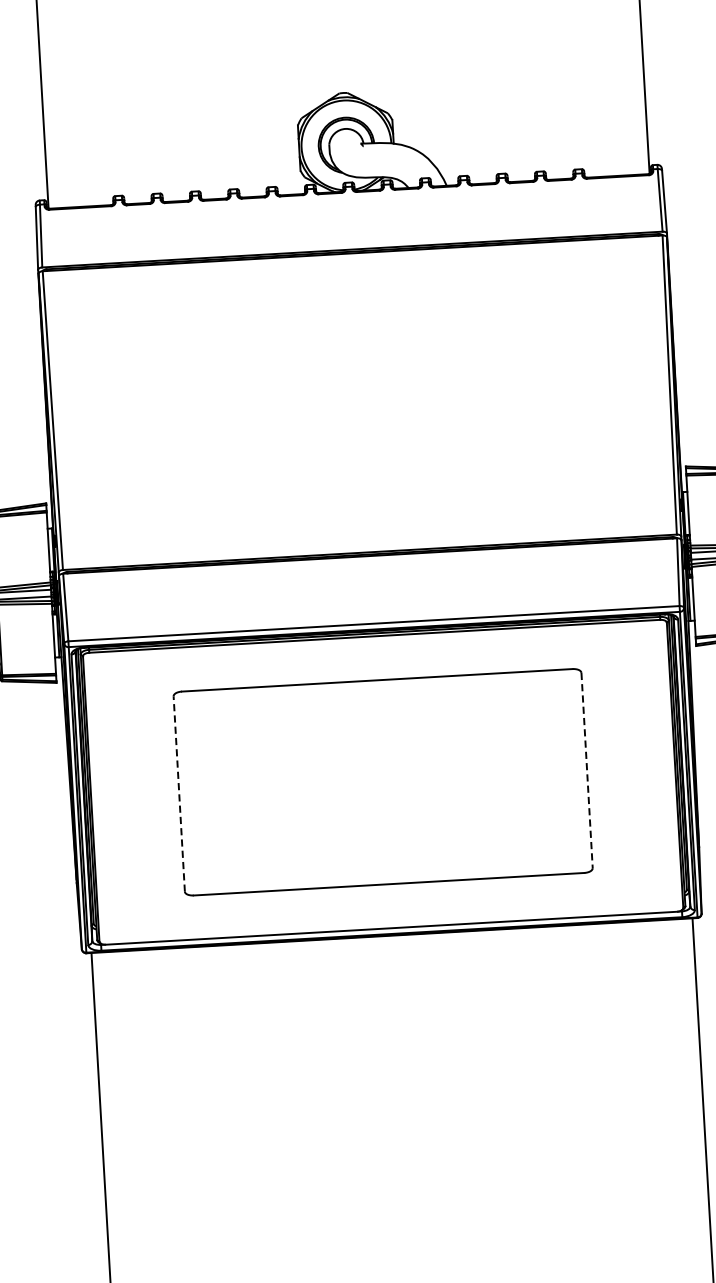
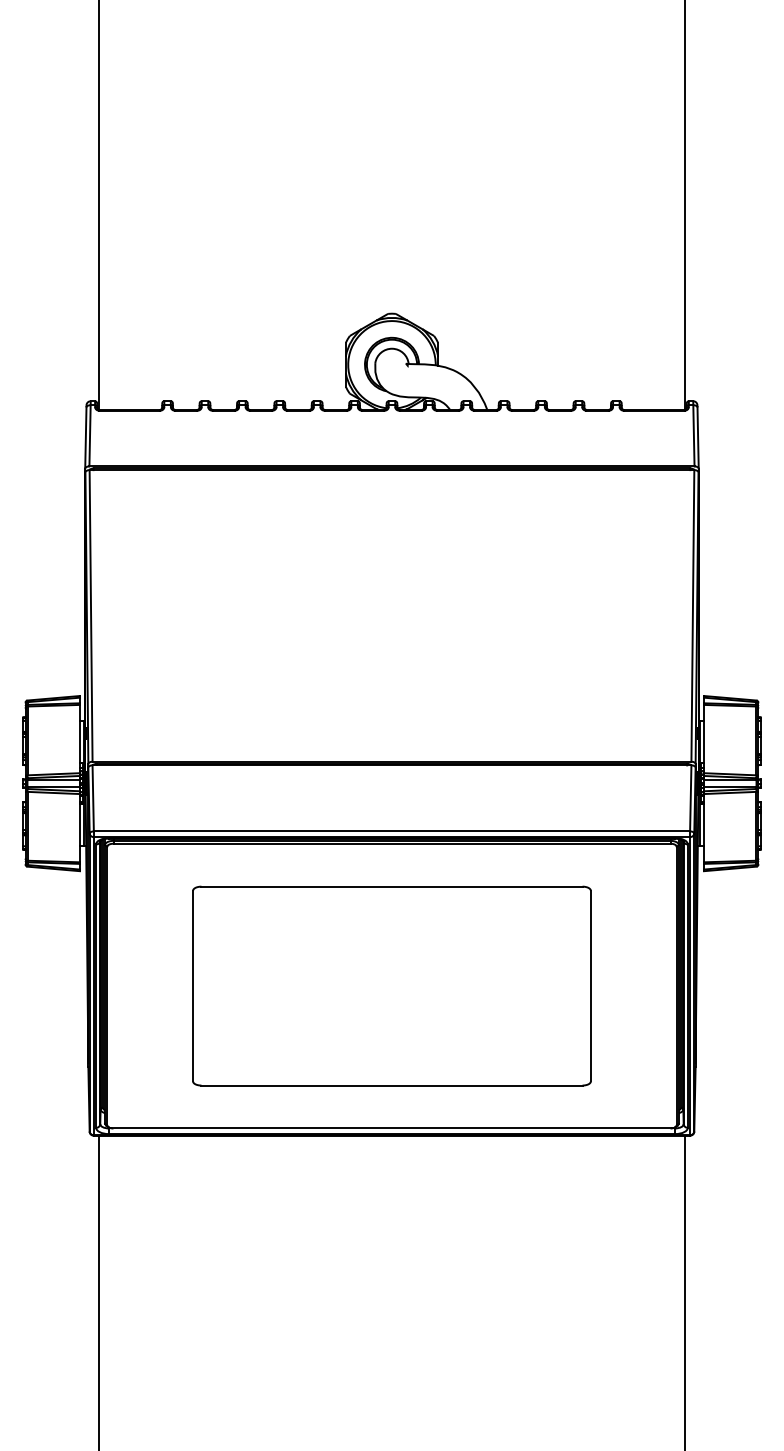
line: (586, 770) -> (590, 986), dashed -> solid
line: (179, 793) -> (193, 985), dashed -> solid

